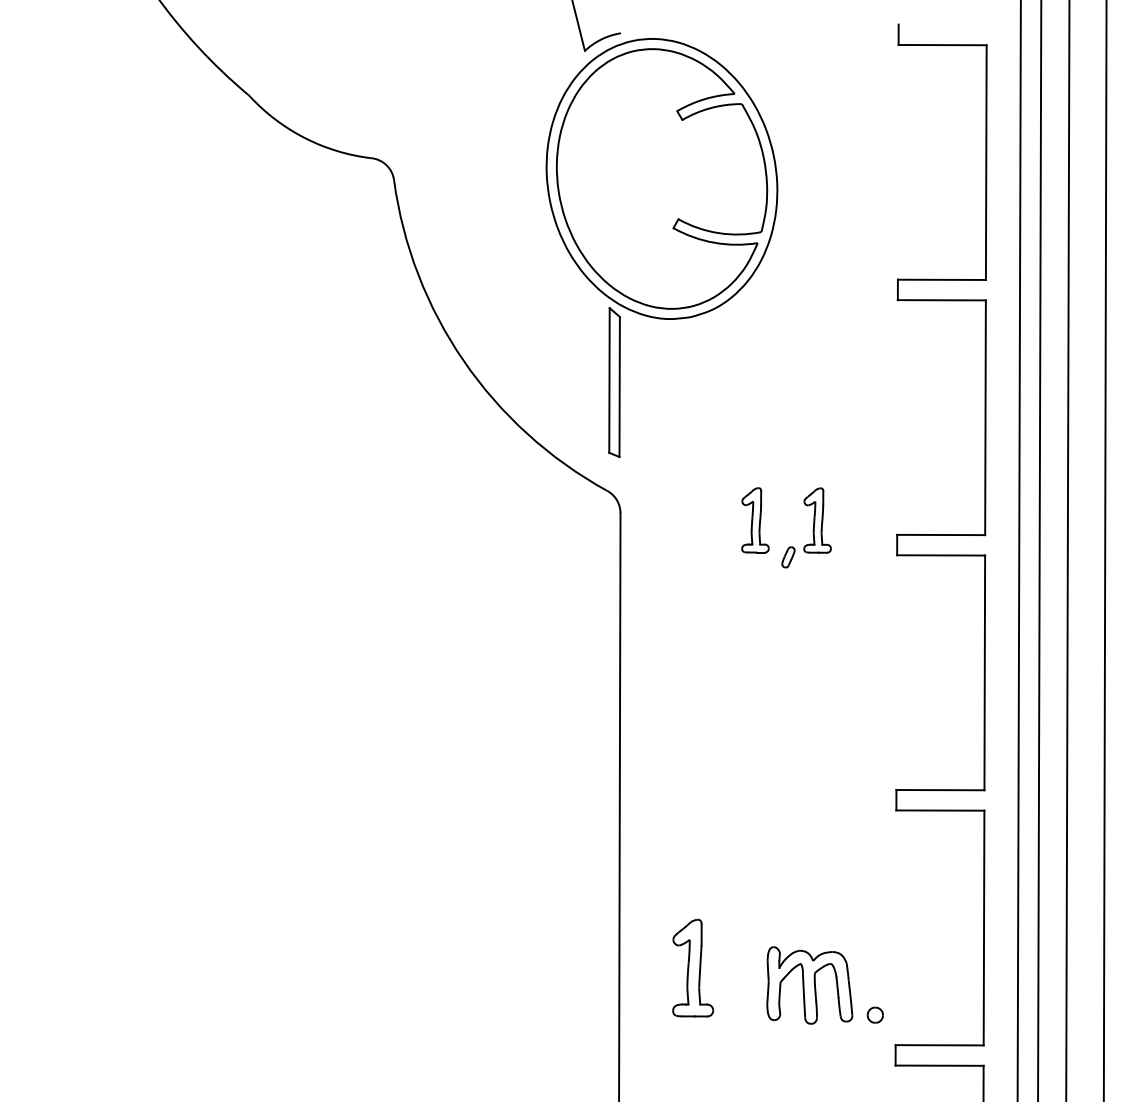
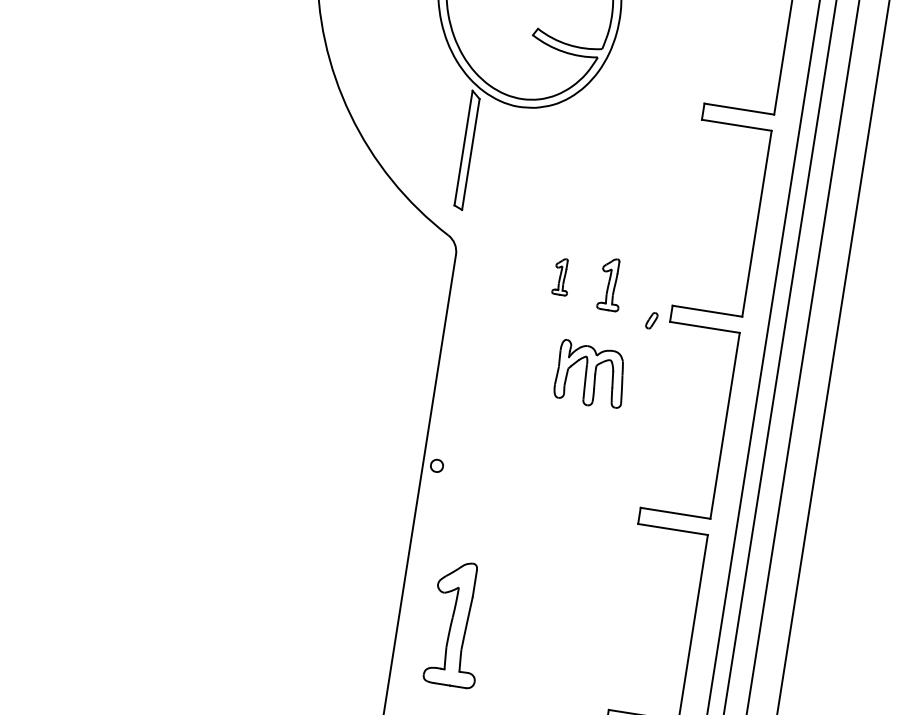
part: (755, 520) -> (562, 276), size x0.7
part: (788, 557) -> (651, 320), moved
part: (693, 967) -> (458, 623), size x1.6
part: (809, 985) -> (590, 374), moved
part: (874, 1014) -> (436, 465), moved

